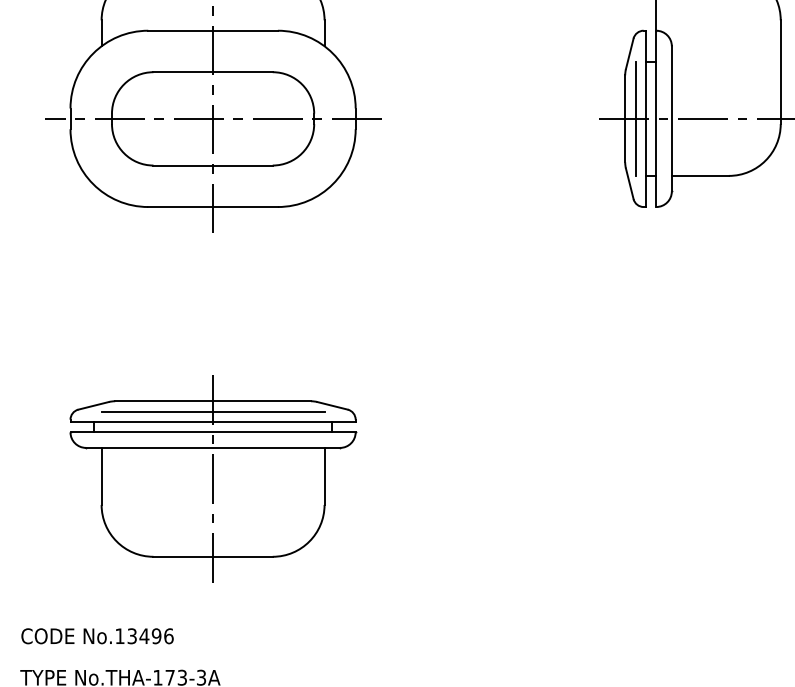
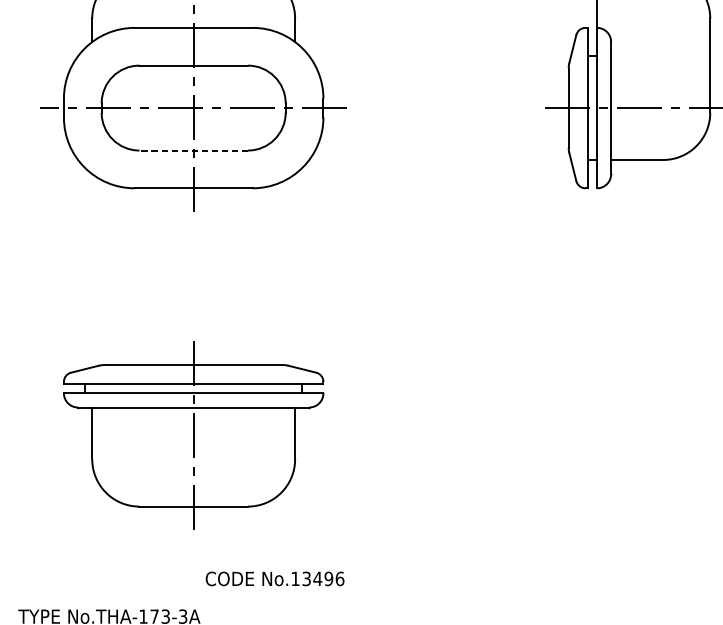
line: (635, 118) -> (578, 107), removed
line: (213, 165) -> (194, 150), solid -> dashed
line: (212, 411) -> (193, 374), removed
text: (97, 636) -> (275, 579), moved

